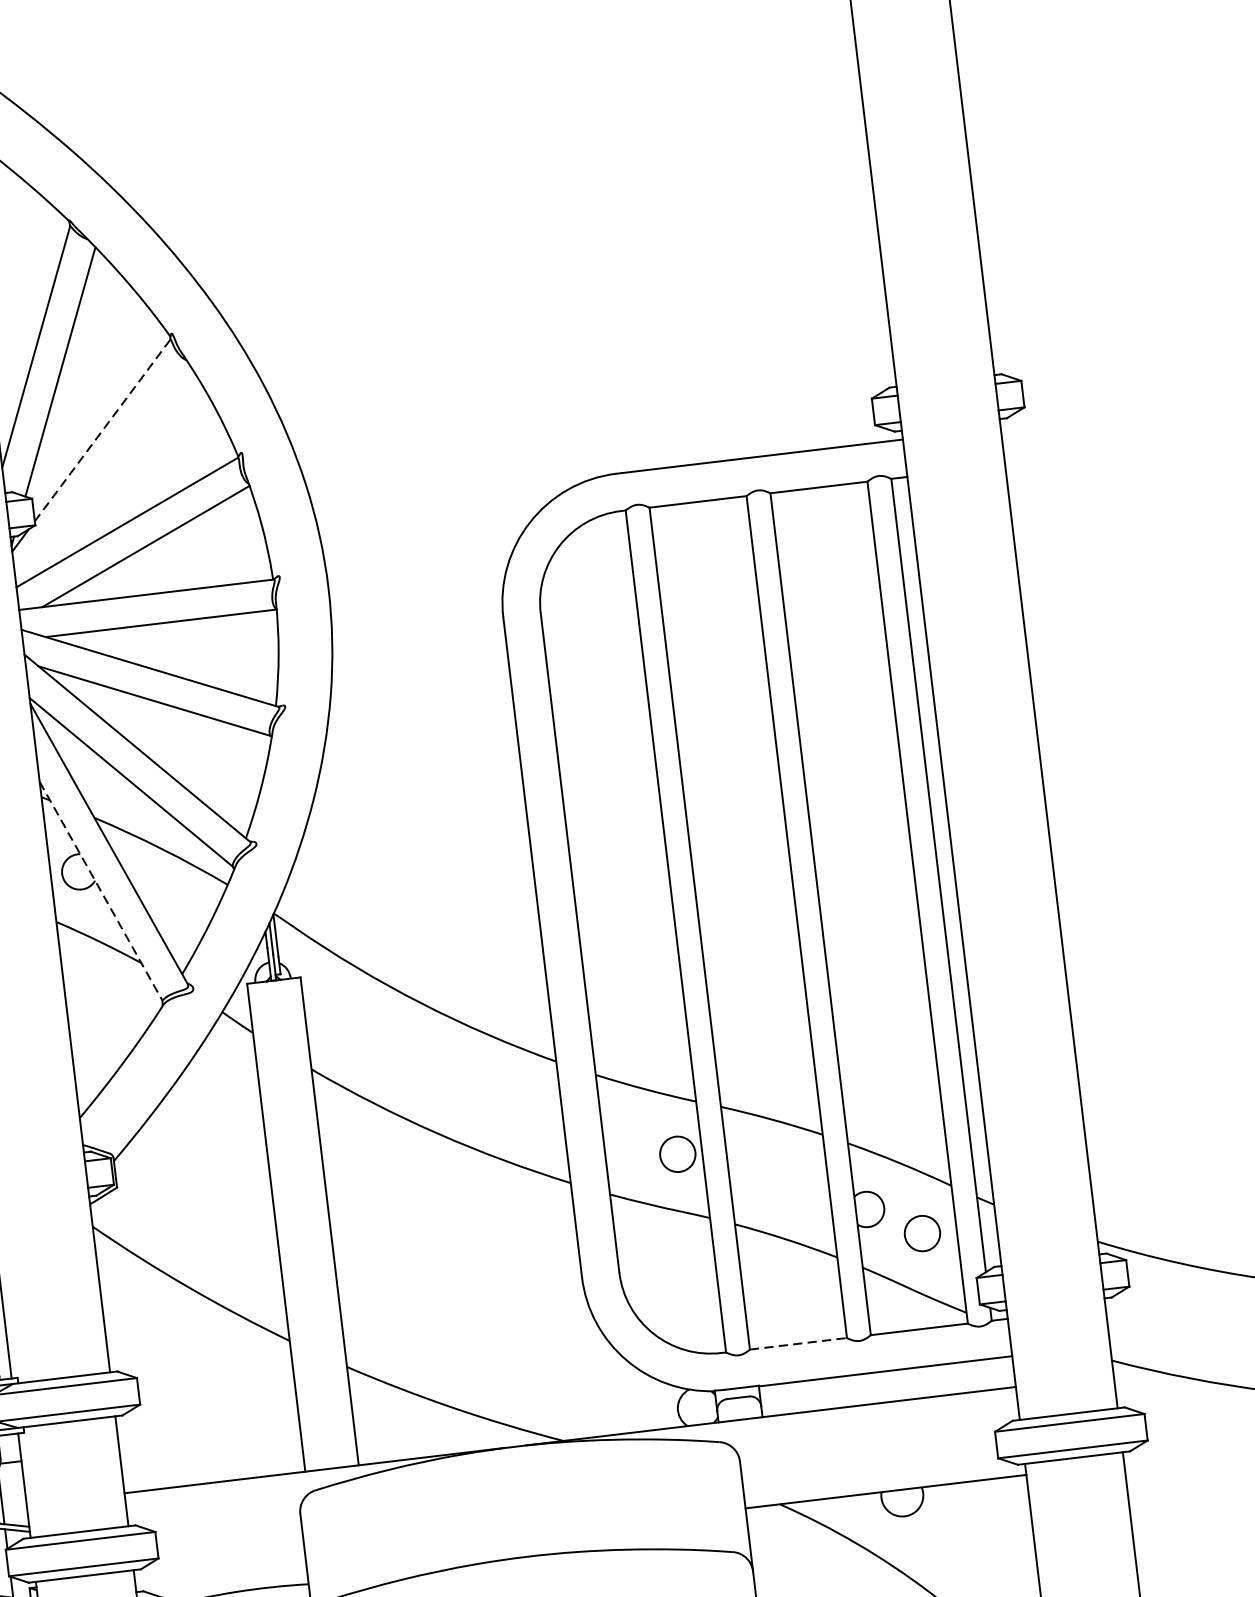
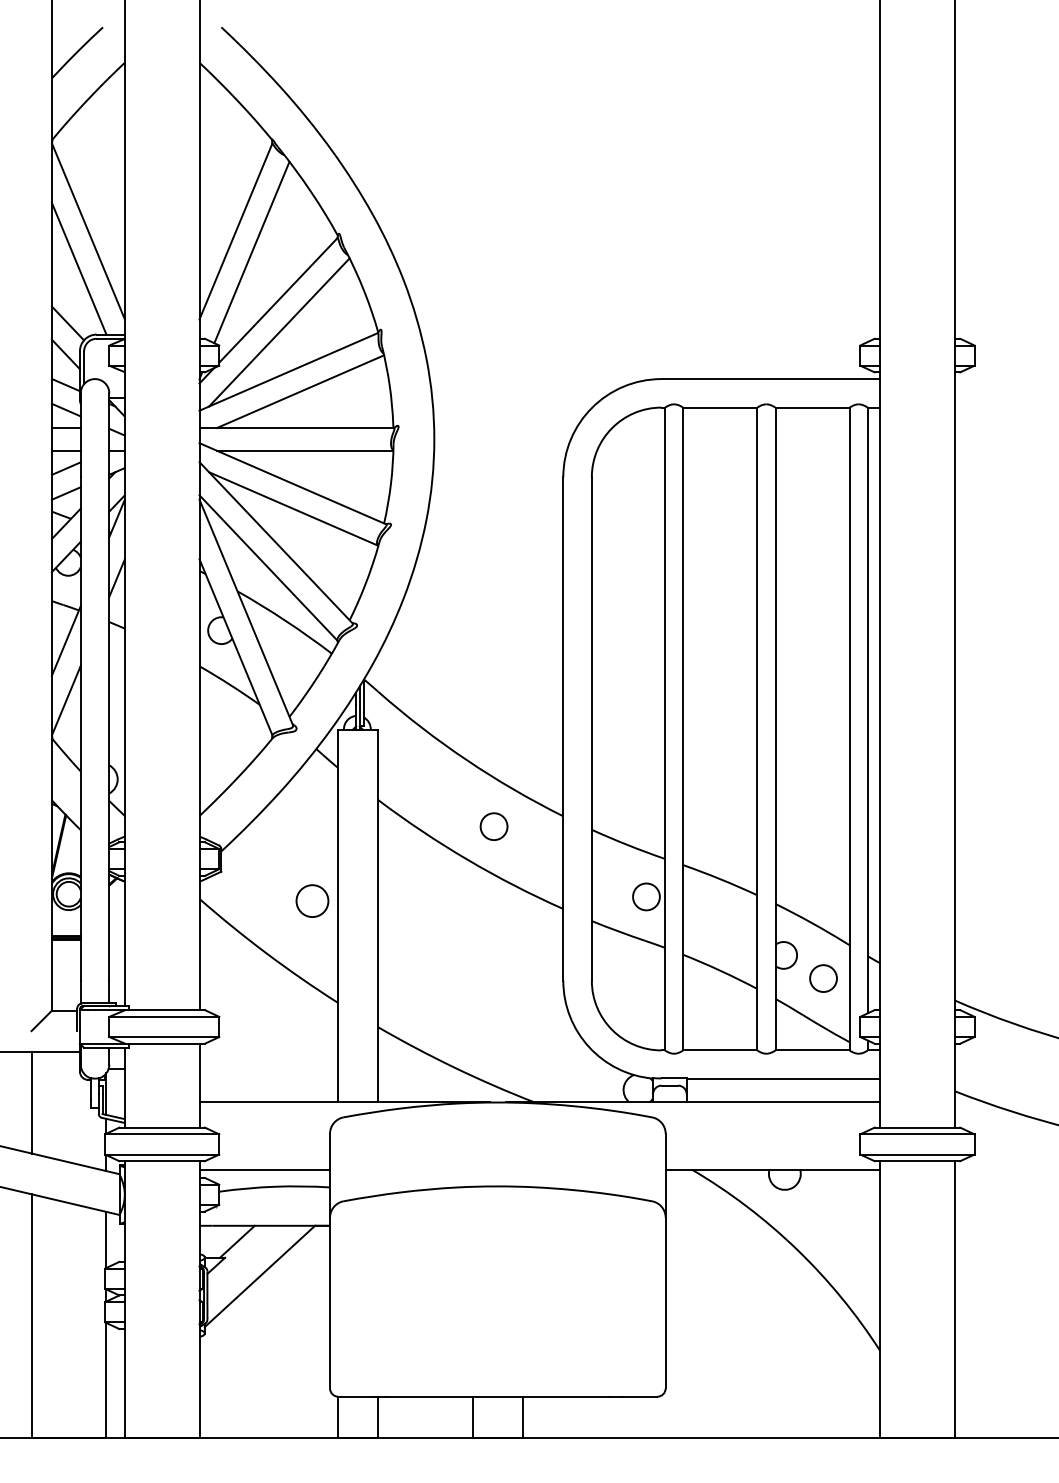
line: (102, 430) -> (278, 300), dashed -> solid
line: (109, 472) -> (279, 332), added
line: (101, 891) -> (236, 647), dashed -> solid
circle: (466, 1085) -> (493, 826), added
circle: (240, 1211) -> (312, 900), added
line: (798, 1343) -> (720, 1050), dashed -> solid
line: (220, 1570) -> (264, 1169), added

